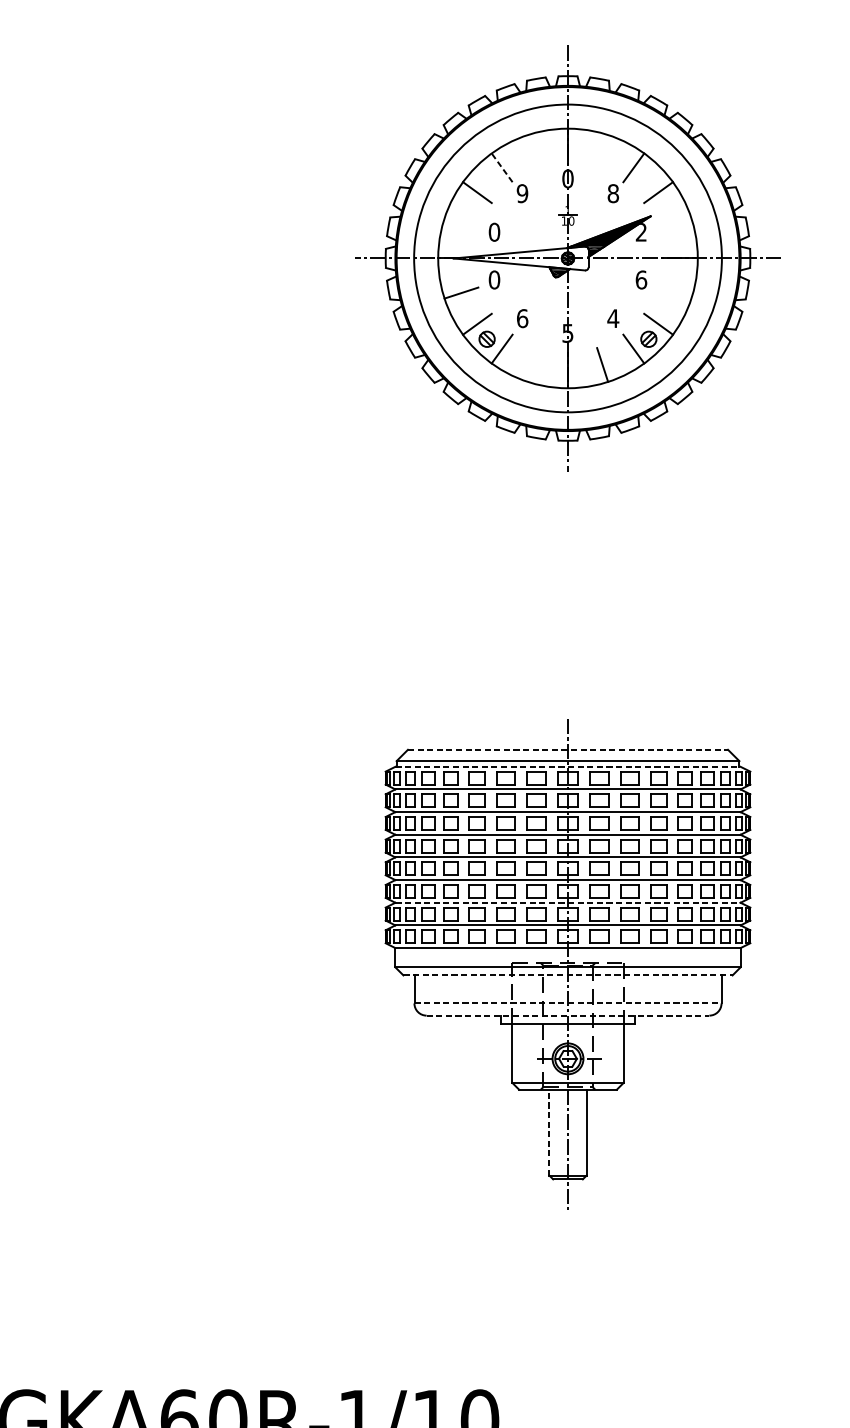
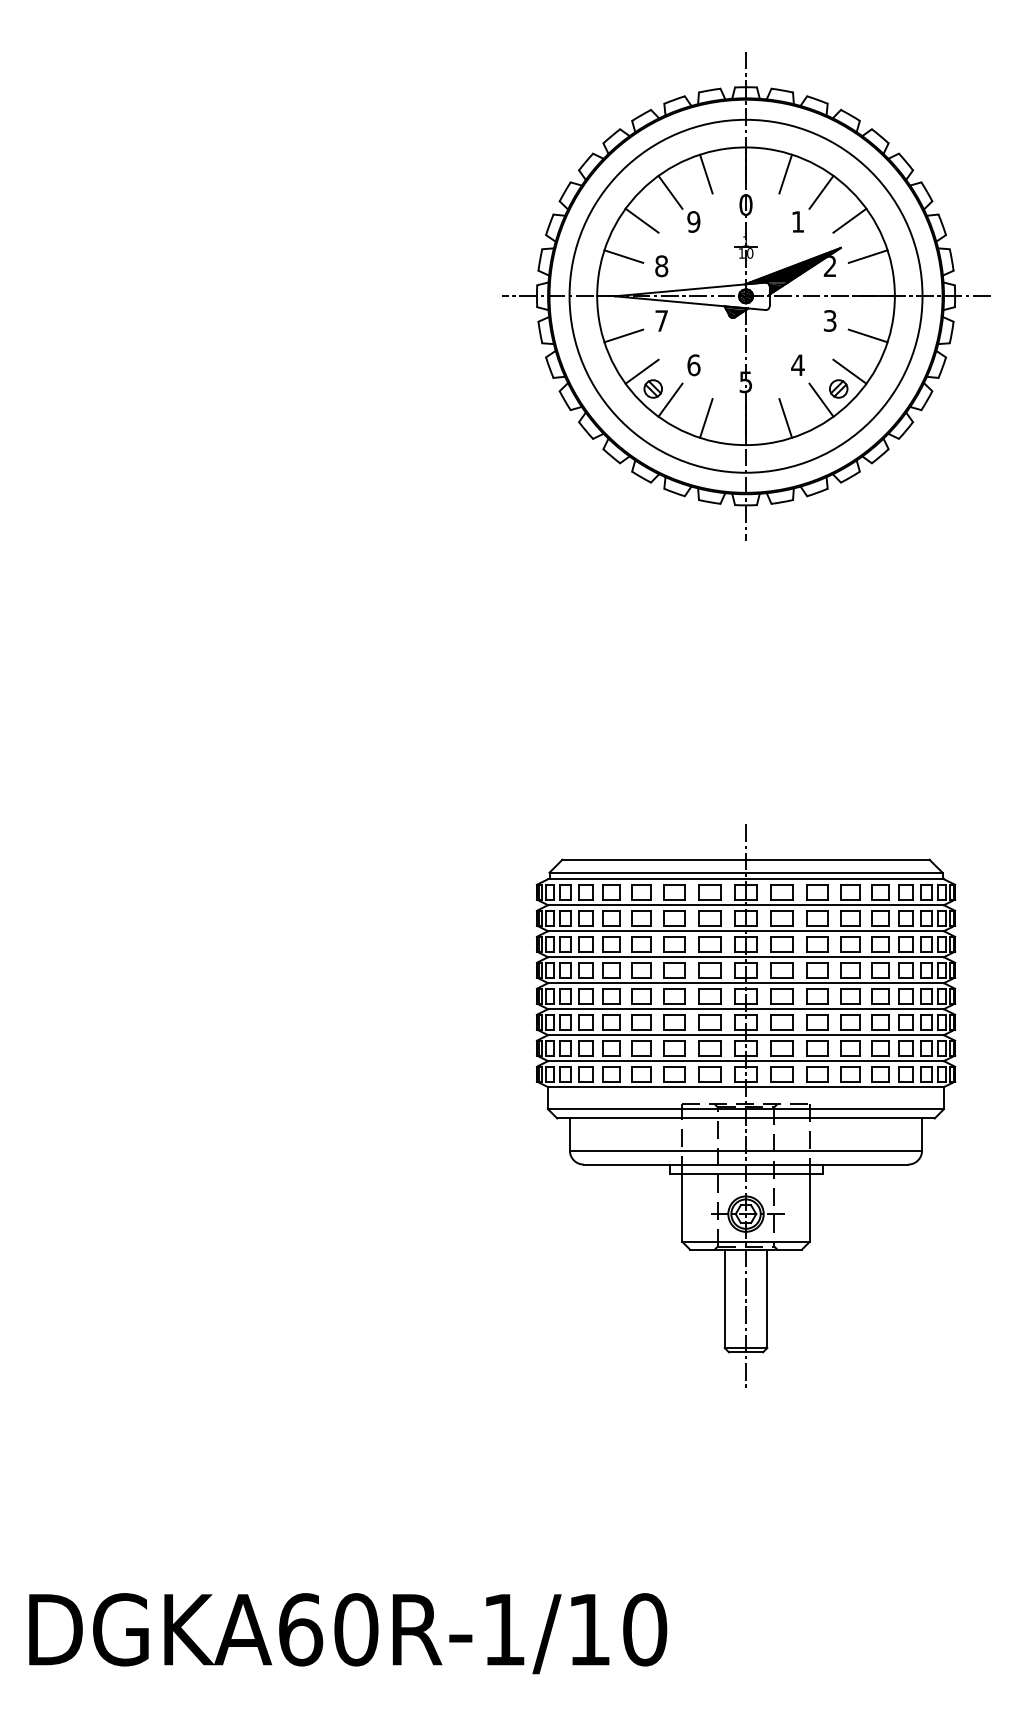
line: (533, 151) -> (706, 173), added
line: (602, 151) -> (785, 173), added
line: (502, 167) -> (670, 191), dashed -> solid
text: (612, 193) -> (797, 221), 8 -> 1
line: (461, 223) -> (623, 256), added
line: (673, 223) -> (867, 256), added
text: (494, 231) -> (661, 265), 0 -> 8
text: (494, 279) -> (661, 320), 0 -> 7
text: (640, 279) -> (829, 320), 6 -> 3
line: (673, 292) -> (867, 335), added
line: (533, 365) -> (706, 418), added
line: (568, 749) -> (746, 859), dashed -> solid
line: (568, 767) -> (746, 879), dashed -> solid
line: (568, 903) -> (746, 1035), dashed -> solid
line: (568, 975) -> (746, 1118), dashed -> solid
line: (568, 1003) -> (746, 1150), dashed -> solid
line: (568, 1015) -> (746, 1164), dashed -> solid
line: (549, 1132) -> (724, 1298), dashed -> solid

